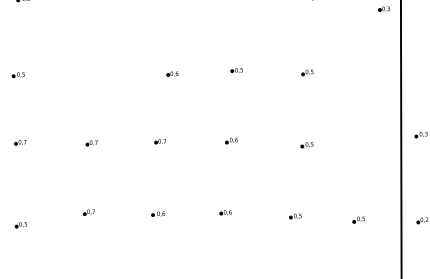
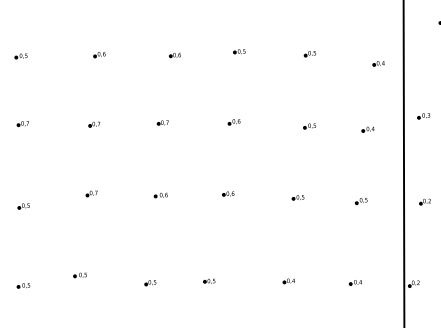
part: (96, 74) -> (99, 55), added
part: (375, 82) -> (378, 63), added
part: (364, 148) -> (367, 129), added

